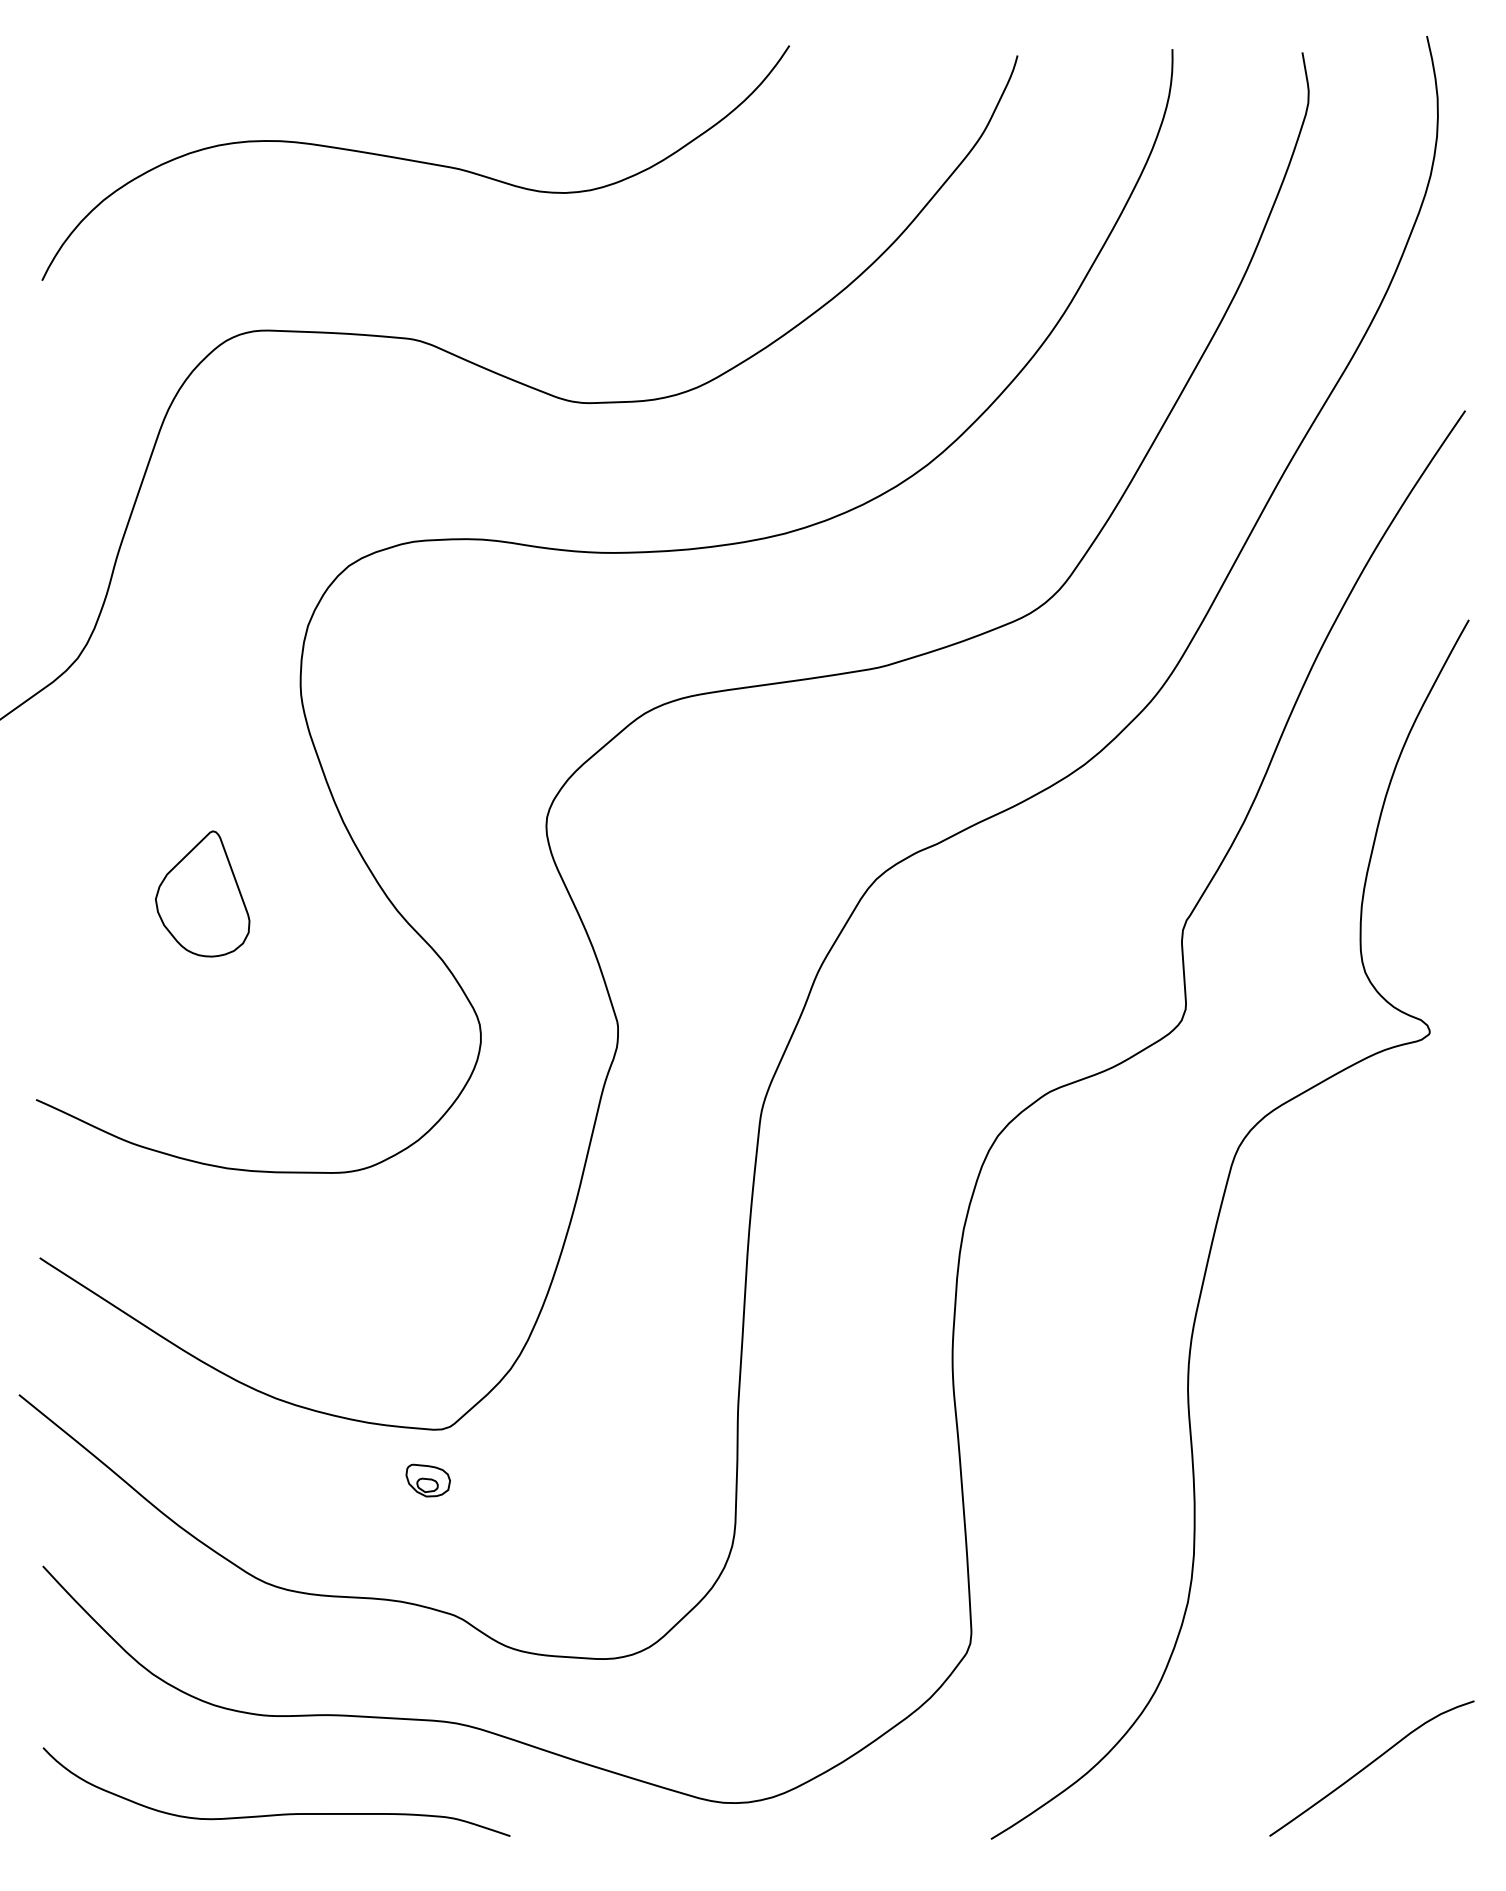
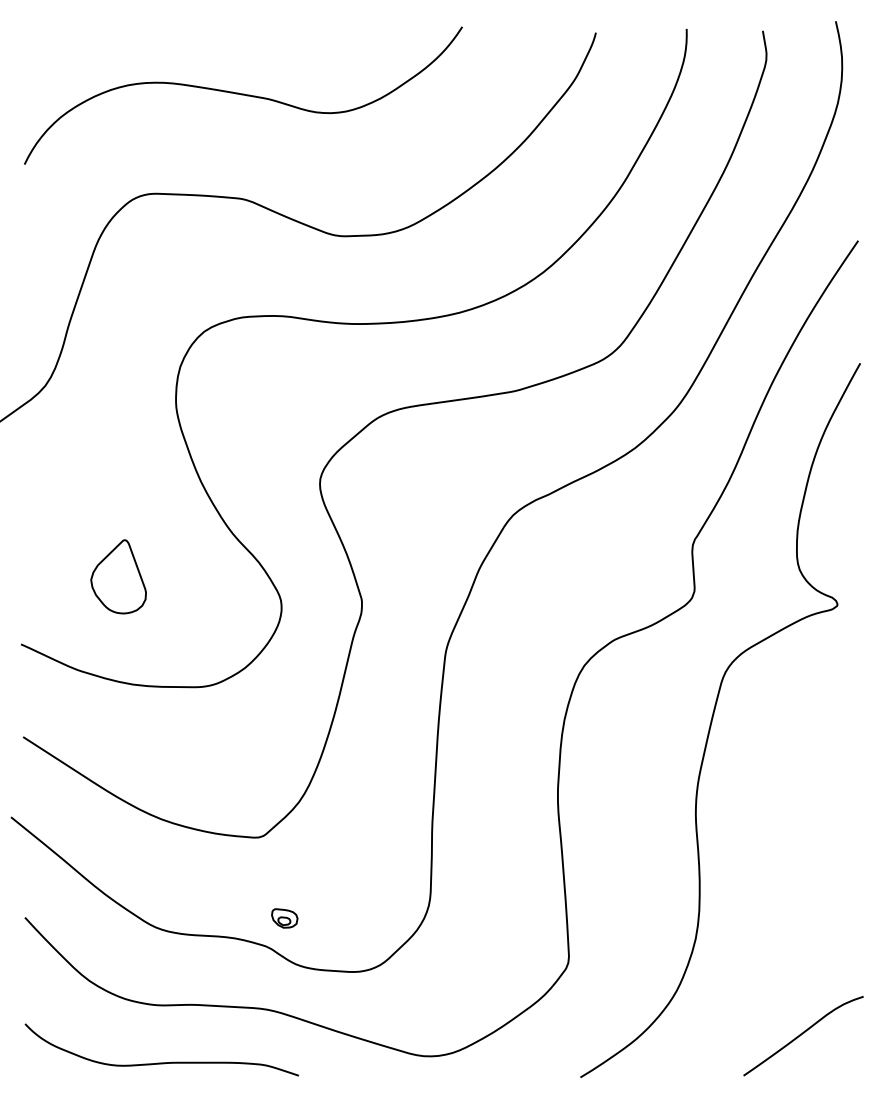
part: (202, 893) -> (118, 576), moved
part: (427, 1480) -> (284, 918), moved

